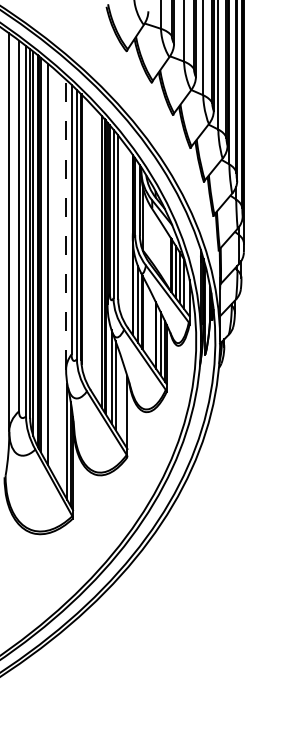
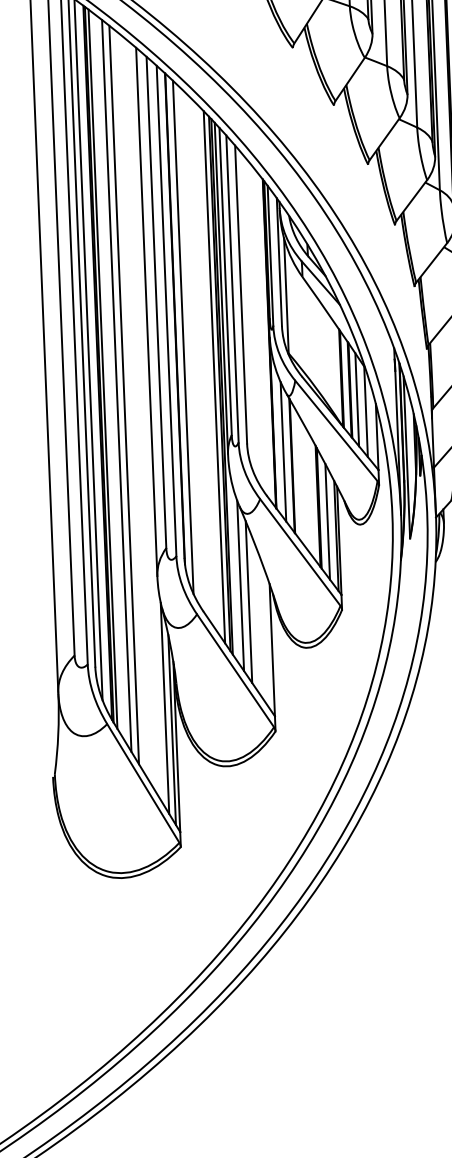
line: (66, 224) -> (147, 311), dashed -> solid
line: (85, 239) -> (183, 337), added
line: (51, 269) -> (123, 394), added

